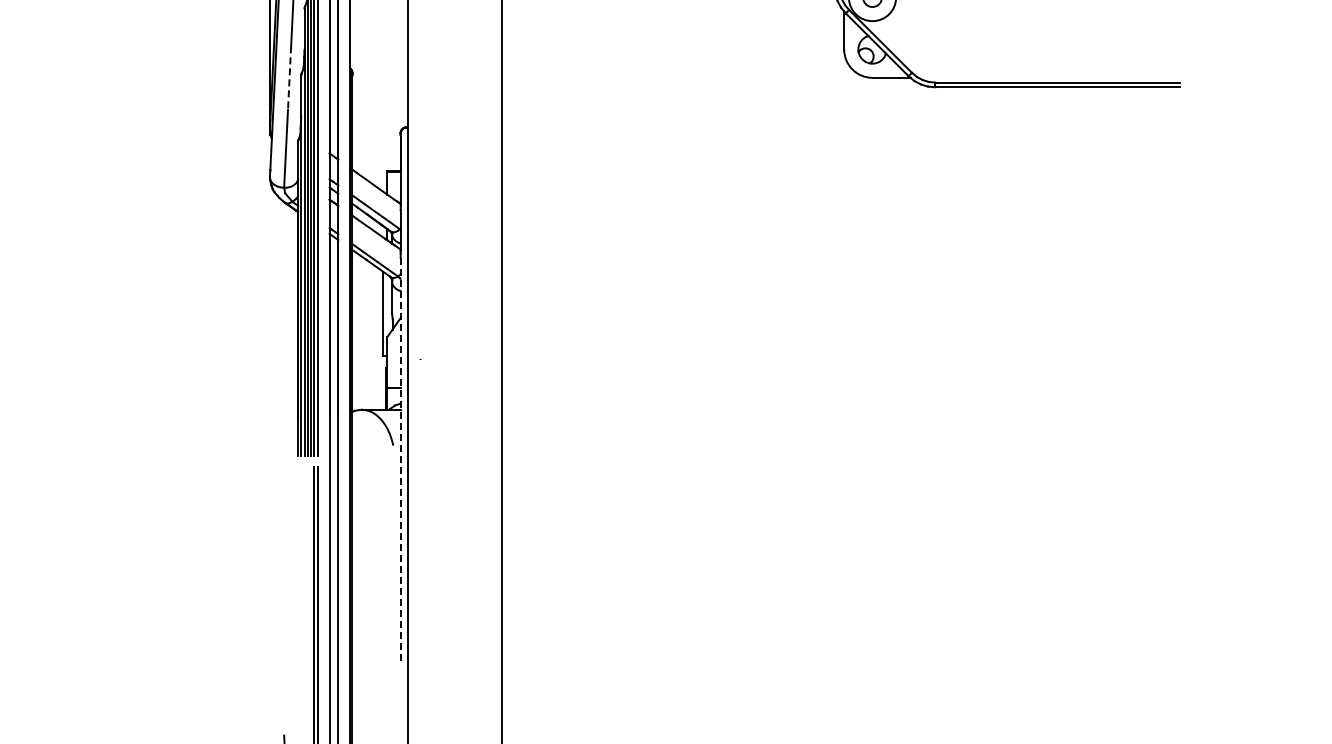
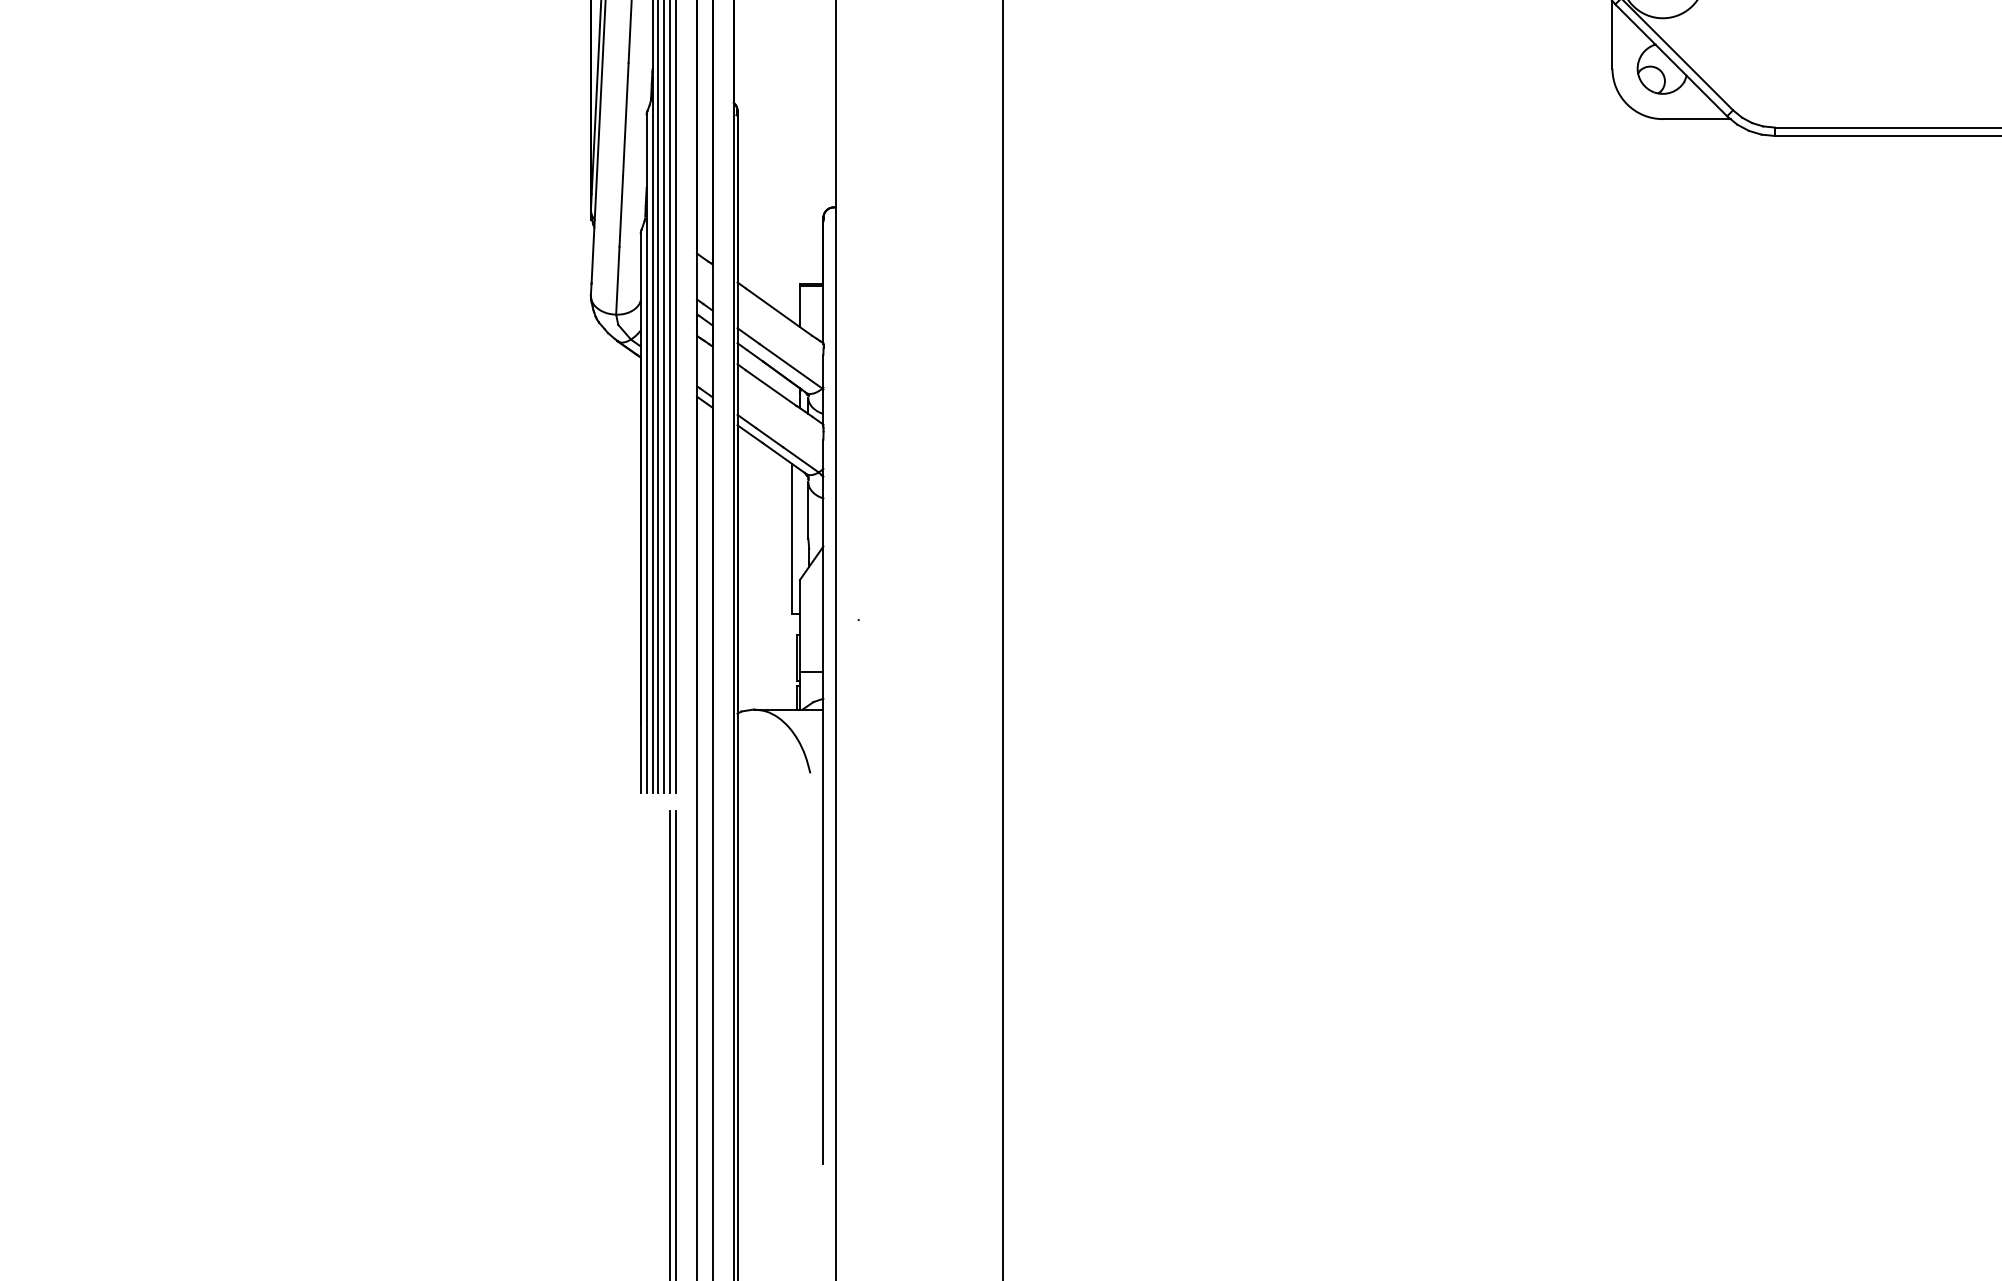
line: (289, 78) -> (625, 120), dashed -> solid
line: (400, 461) -> (823, 801), dashed -> solid

